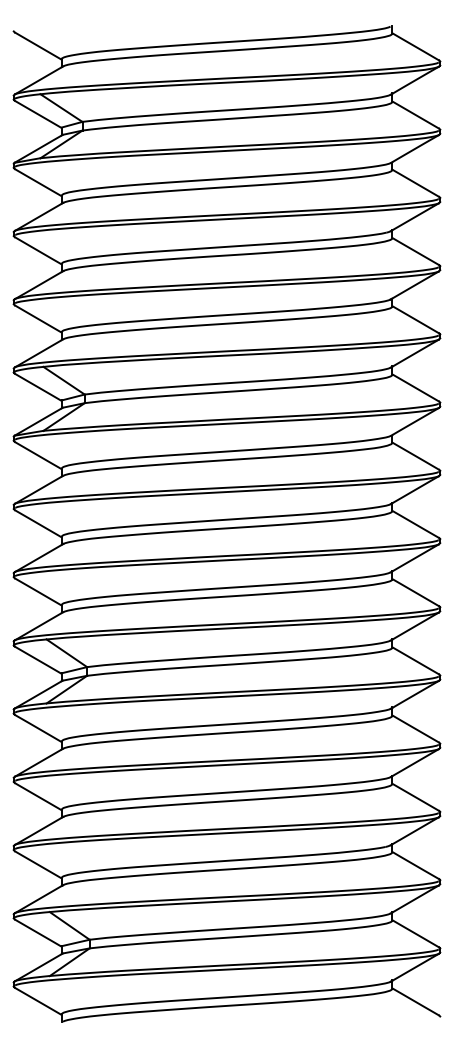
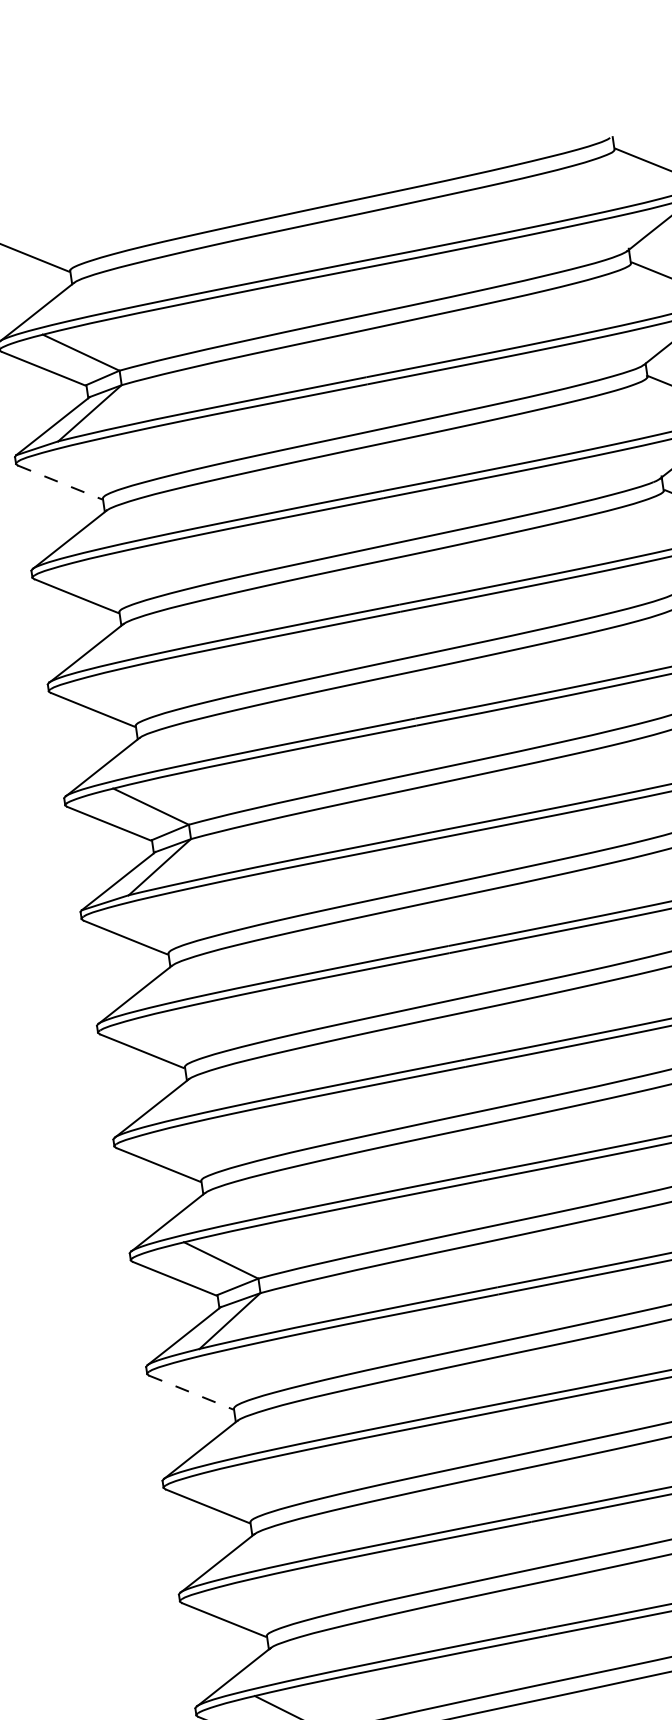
line: (38, 182) -> (60, 482), solid -> dashed
line: (38, 728) -> (191, 1392), solid -> dashed

